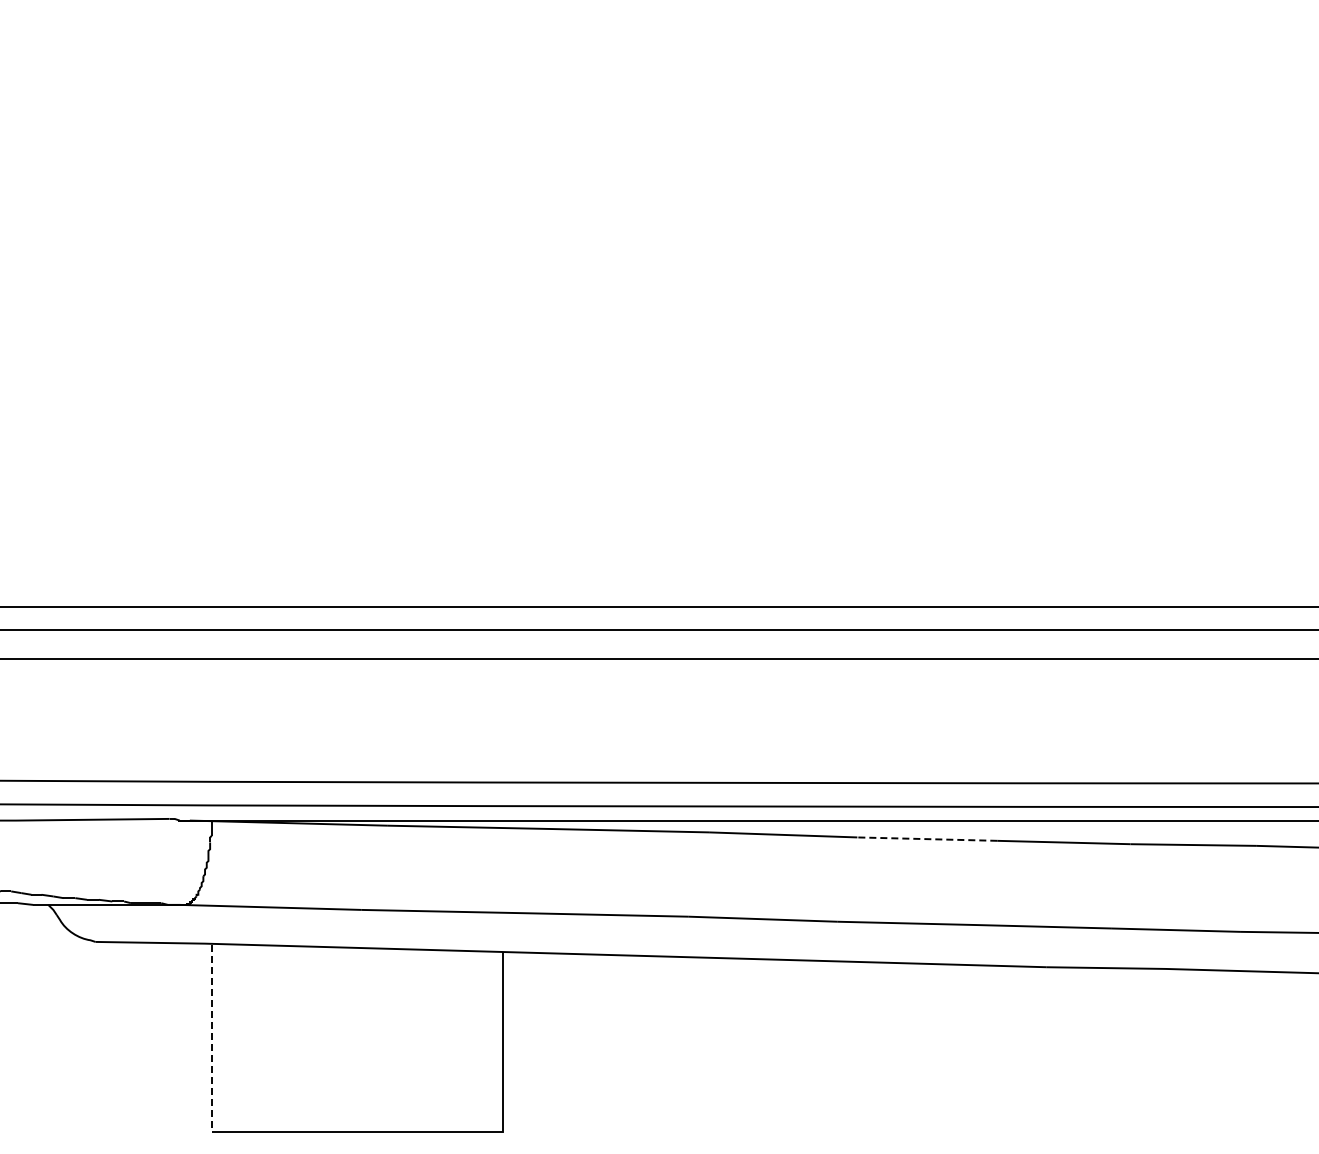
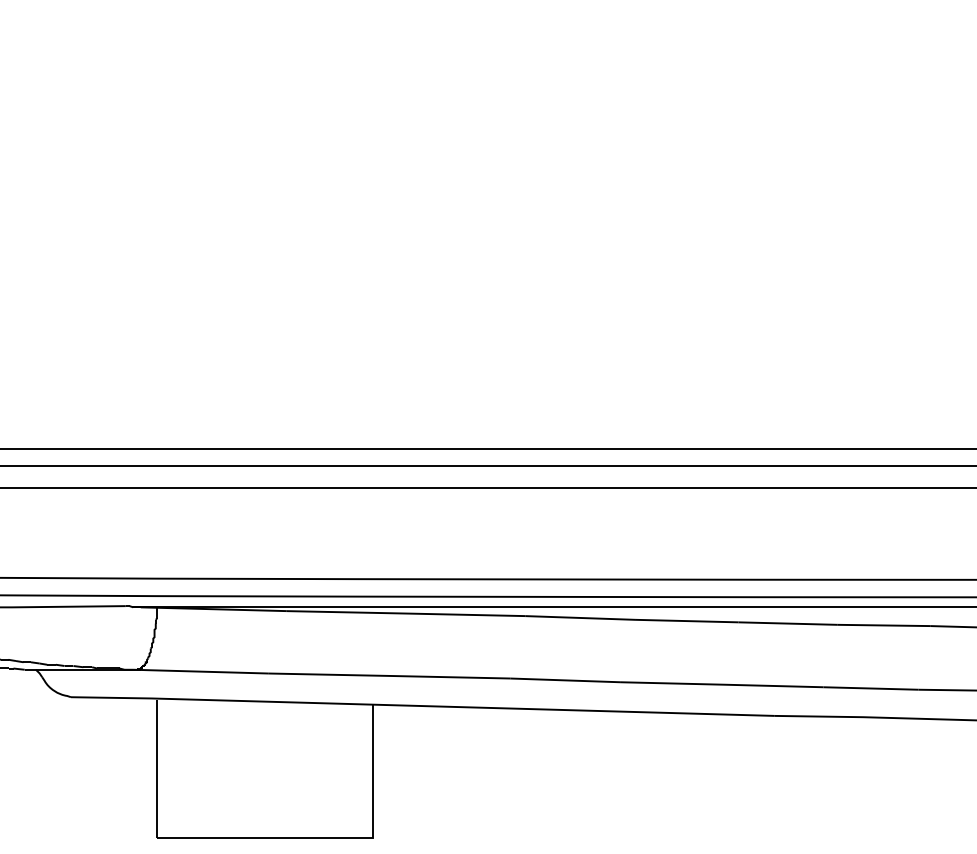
line: (927, 839) -> (686, 621), dashed -> solid
line: (211, 1038) -> (156, 768), dashed -> solid

